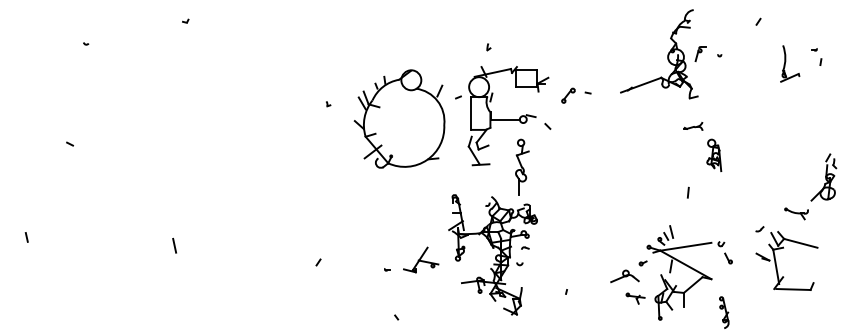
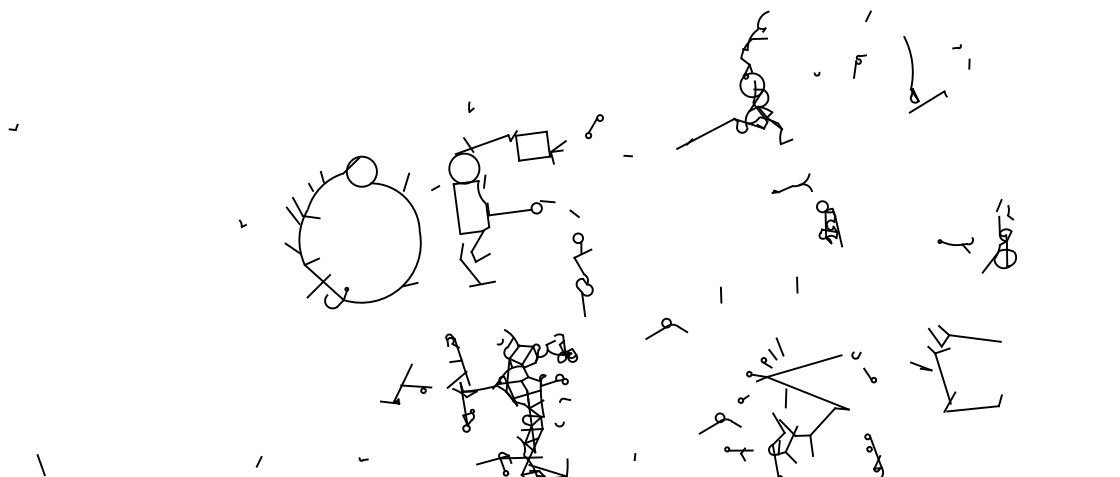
part: (700, 53) -> (859, 65), moved
part: (790, 63) -> (924, 72), size x1.4
part: (568, 95) -> (594, 126), moved
part: (693, 126) -> (791, 185), size x1.4
part: (522, 166) -> (584, 273), moved
line: (637, 192) -> (721, 294), added
part: (597, 209) -> (665, 327), added
part: (796, 213) -> (956, 245), moved
part: (759, 229) -> (910, 325), removed
part: (421, 259) -> (405, 383), moved

